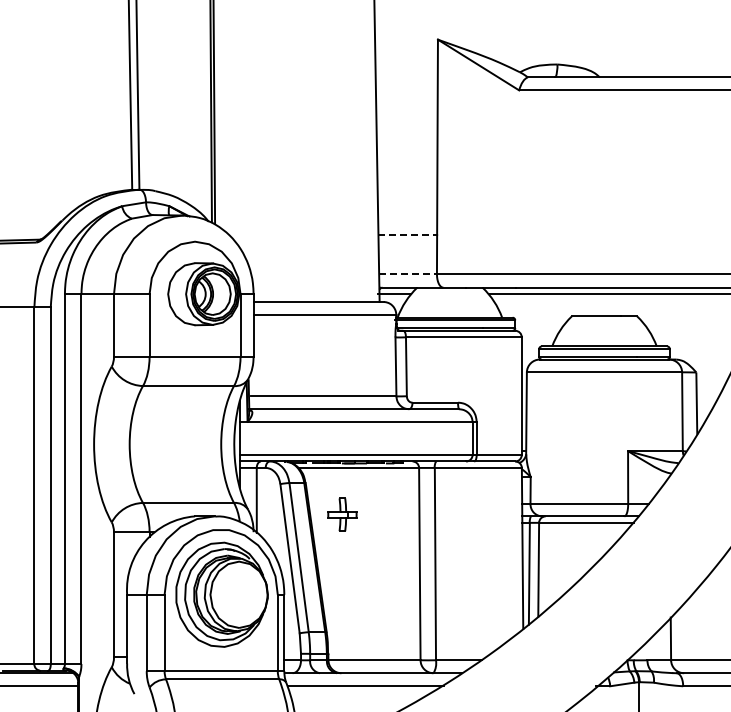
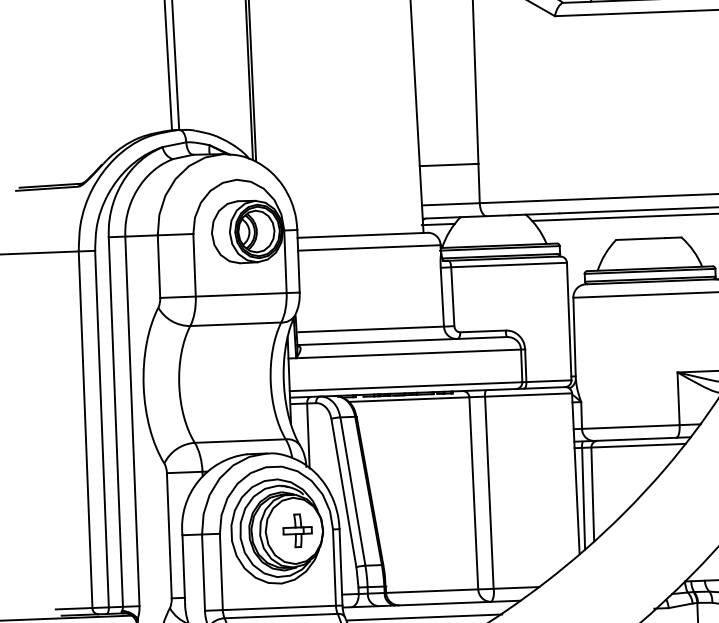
line: (408, 235) -> (449, 165), dashed -> solid
line: (408, 274) -> (451, 204), dashed -> solid
part: (342, 514) -> (297, 530), moved

